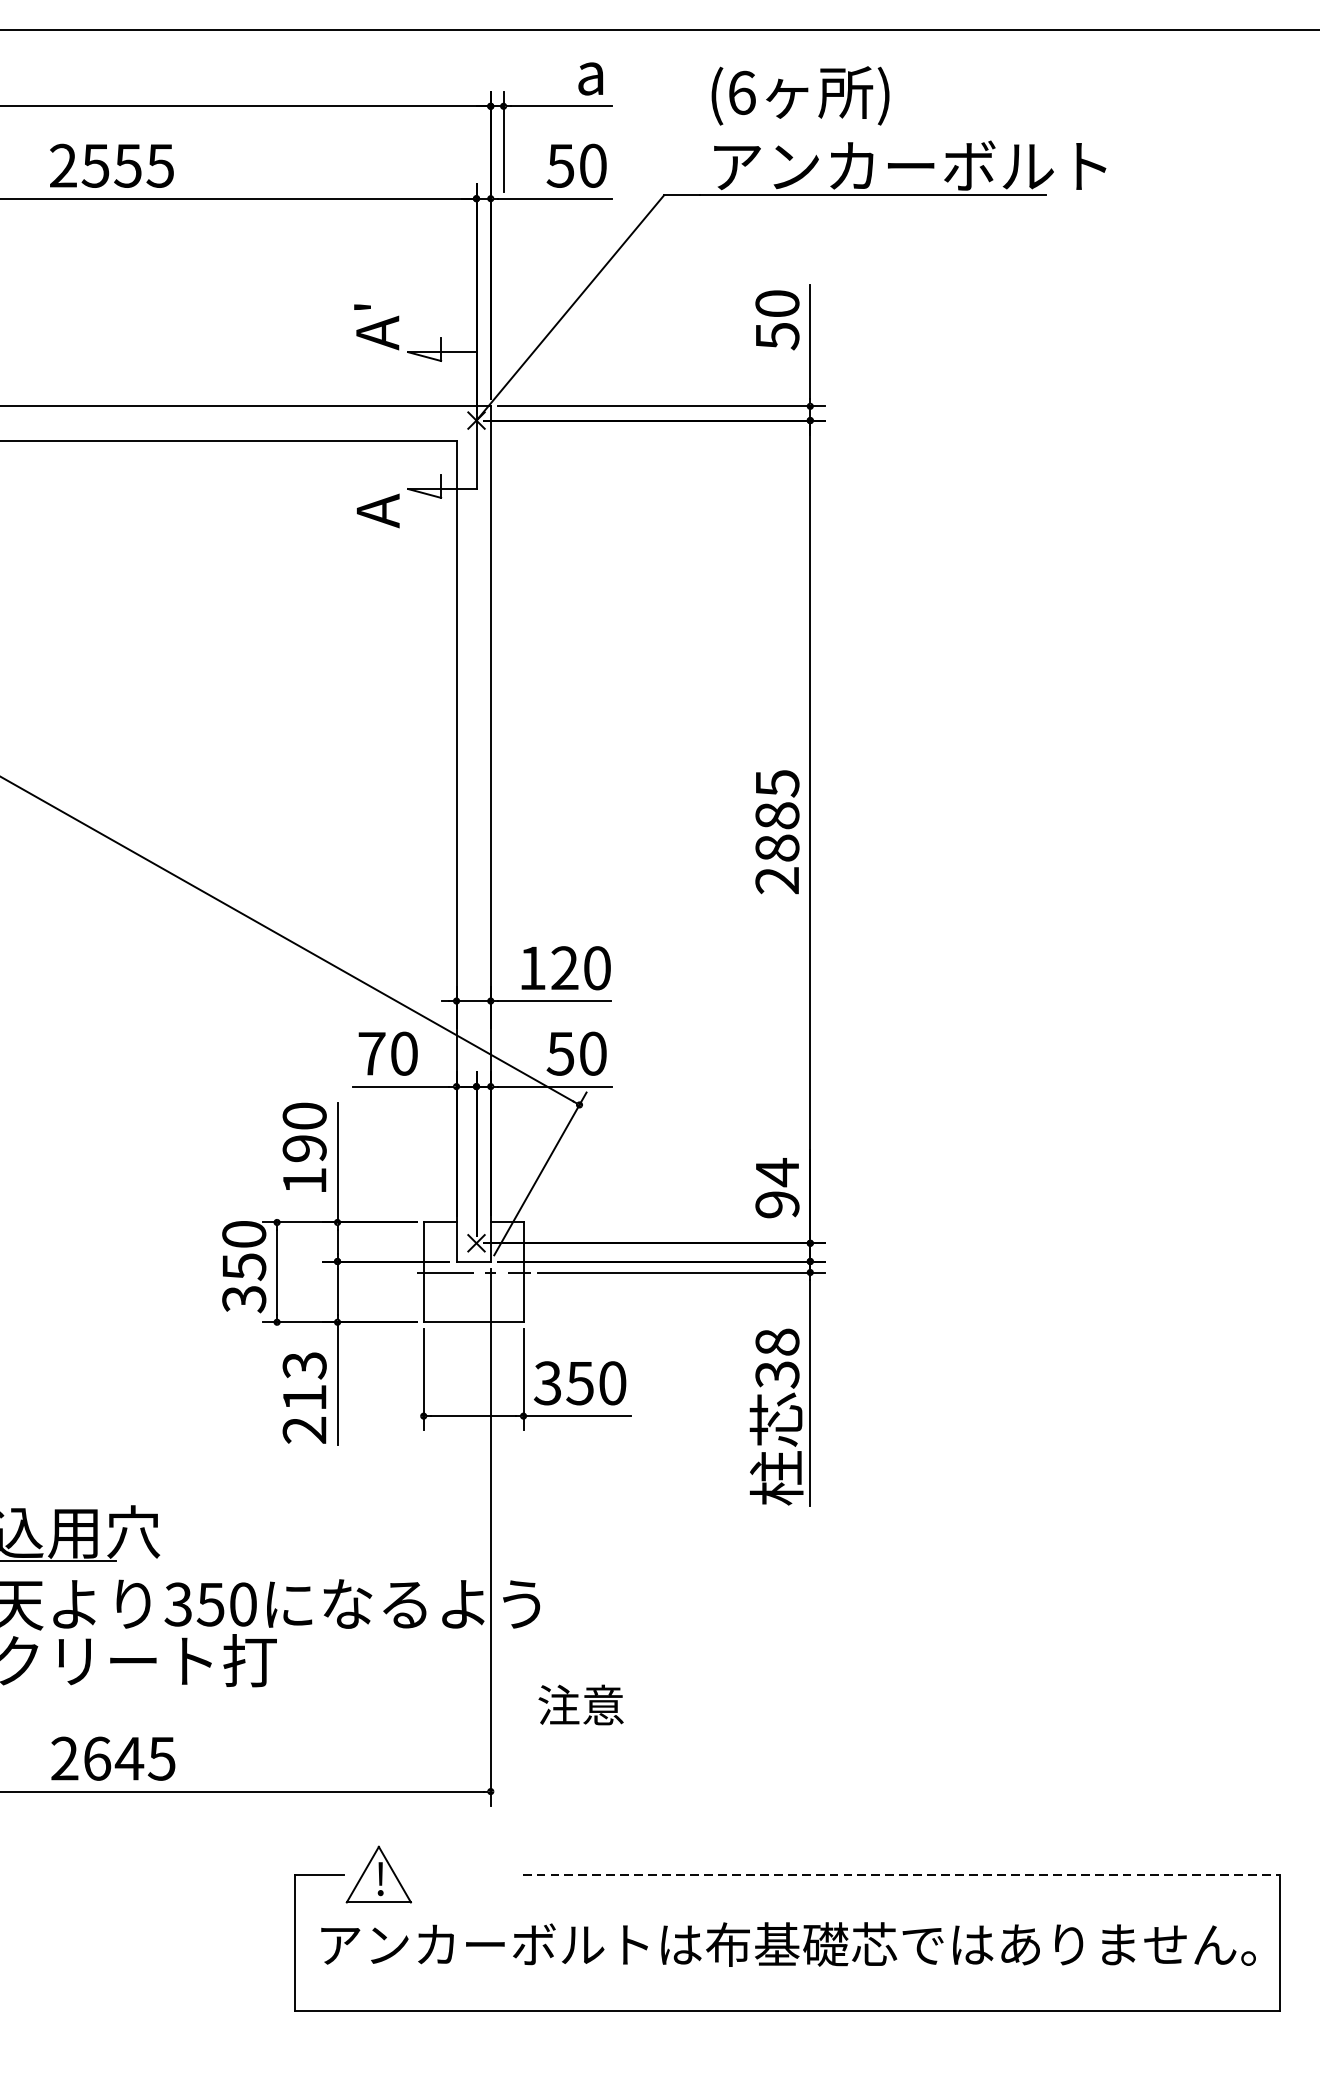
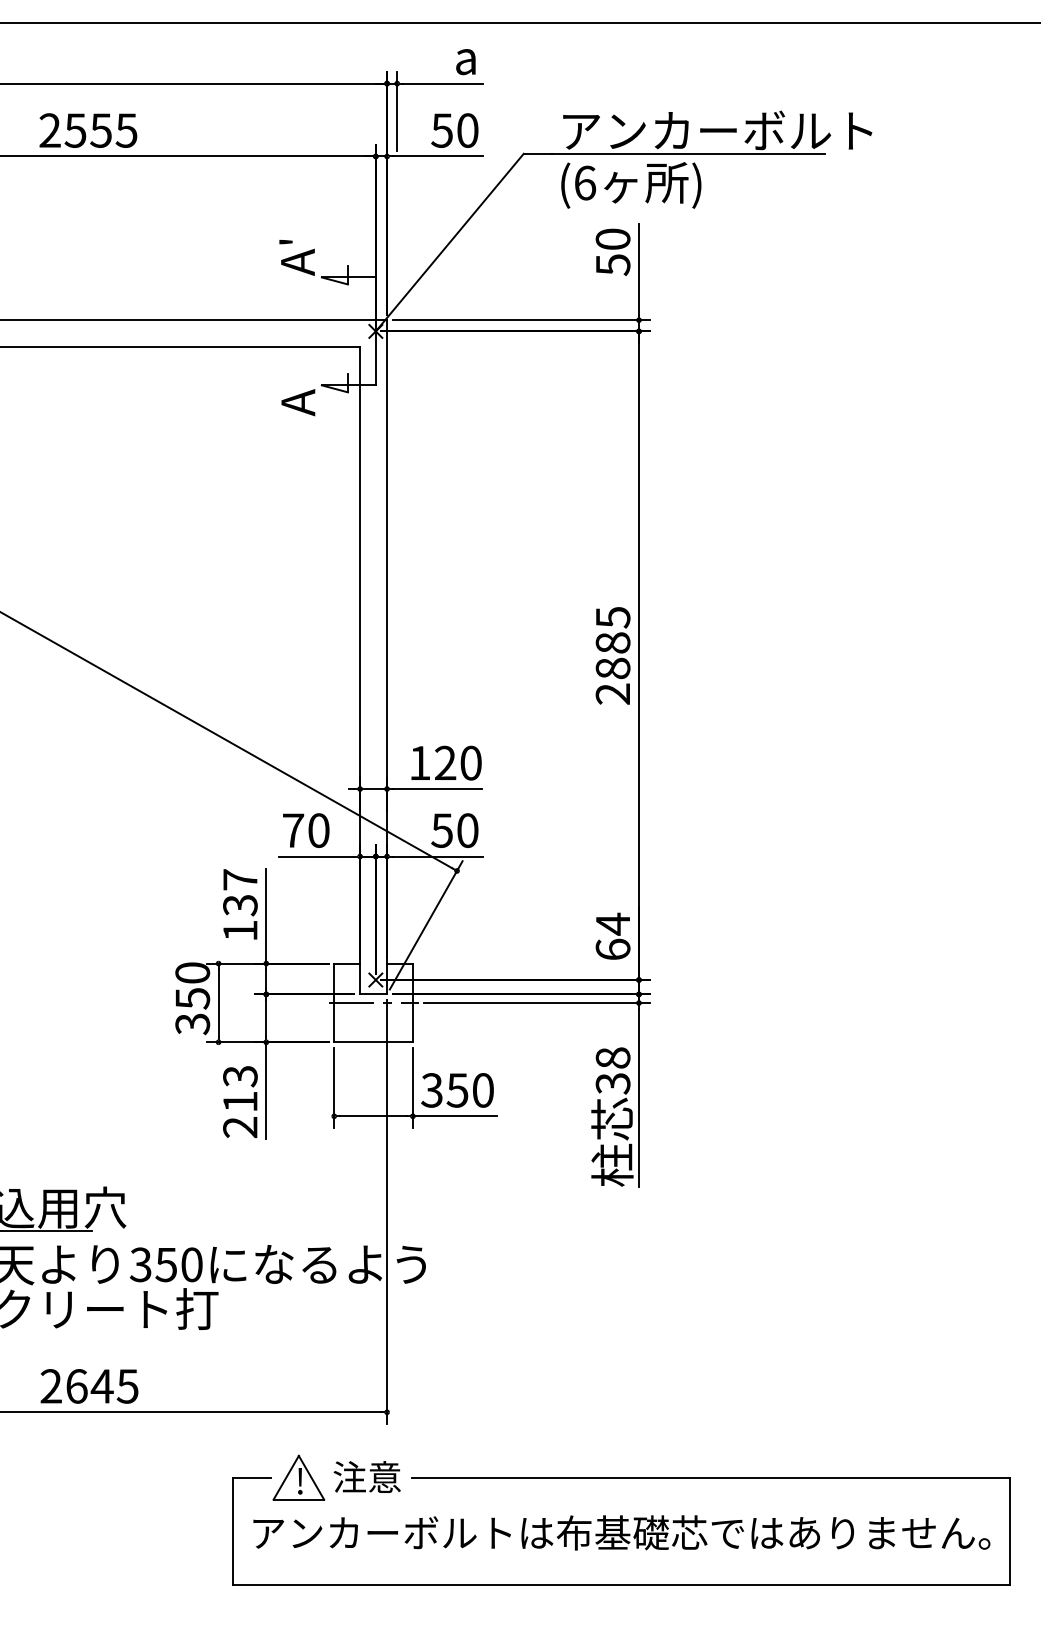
text: (800, 95) -> (631, 185), moved
text: (304, 1132) -> (240, 892), 190 -> 137
text: (776, 1204) -> (612, 949), 94 -> 64
text: (580, 1704) -> (366, 1476), moved
line: (900, 1874) -> (710, 1477), dashed -> solid

